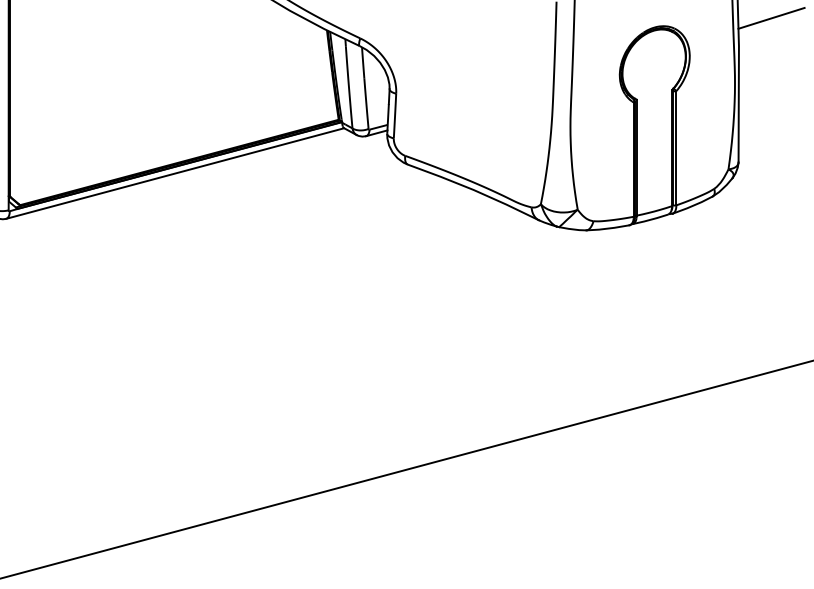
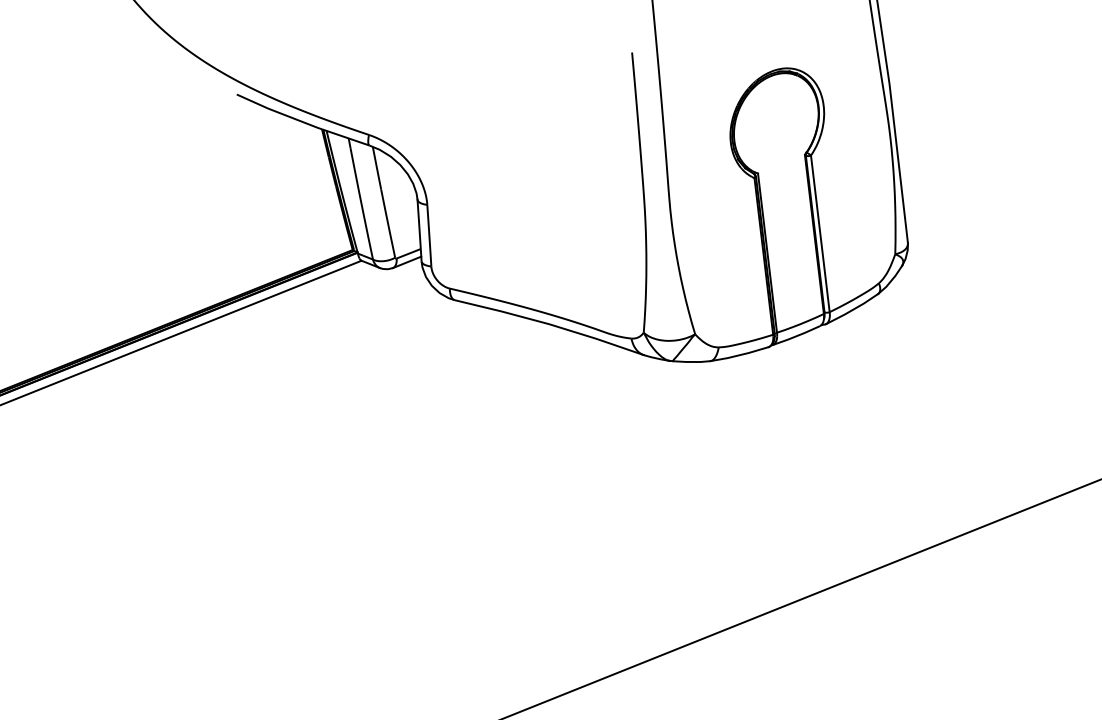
line: (771, 17) -> (929, 39), removed

